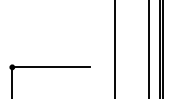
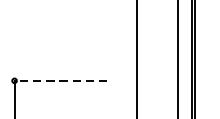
line: (50, 67) -> (60, 81), solid -> dashed

